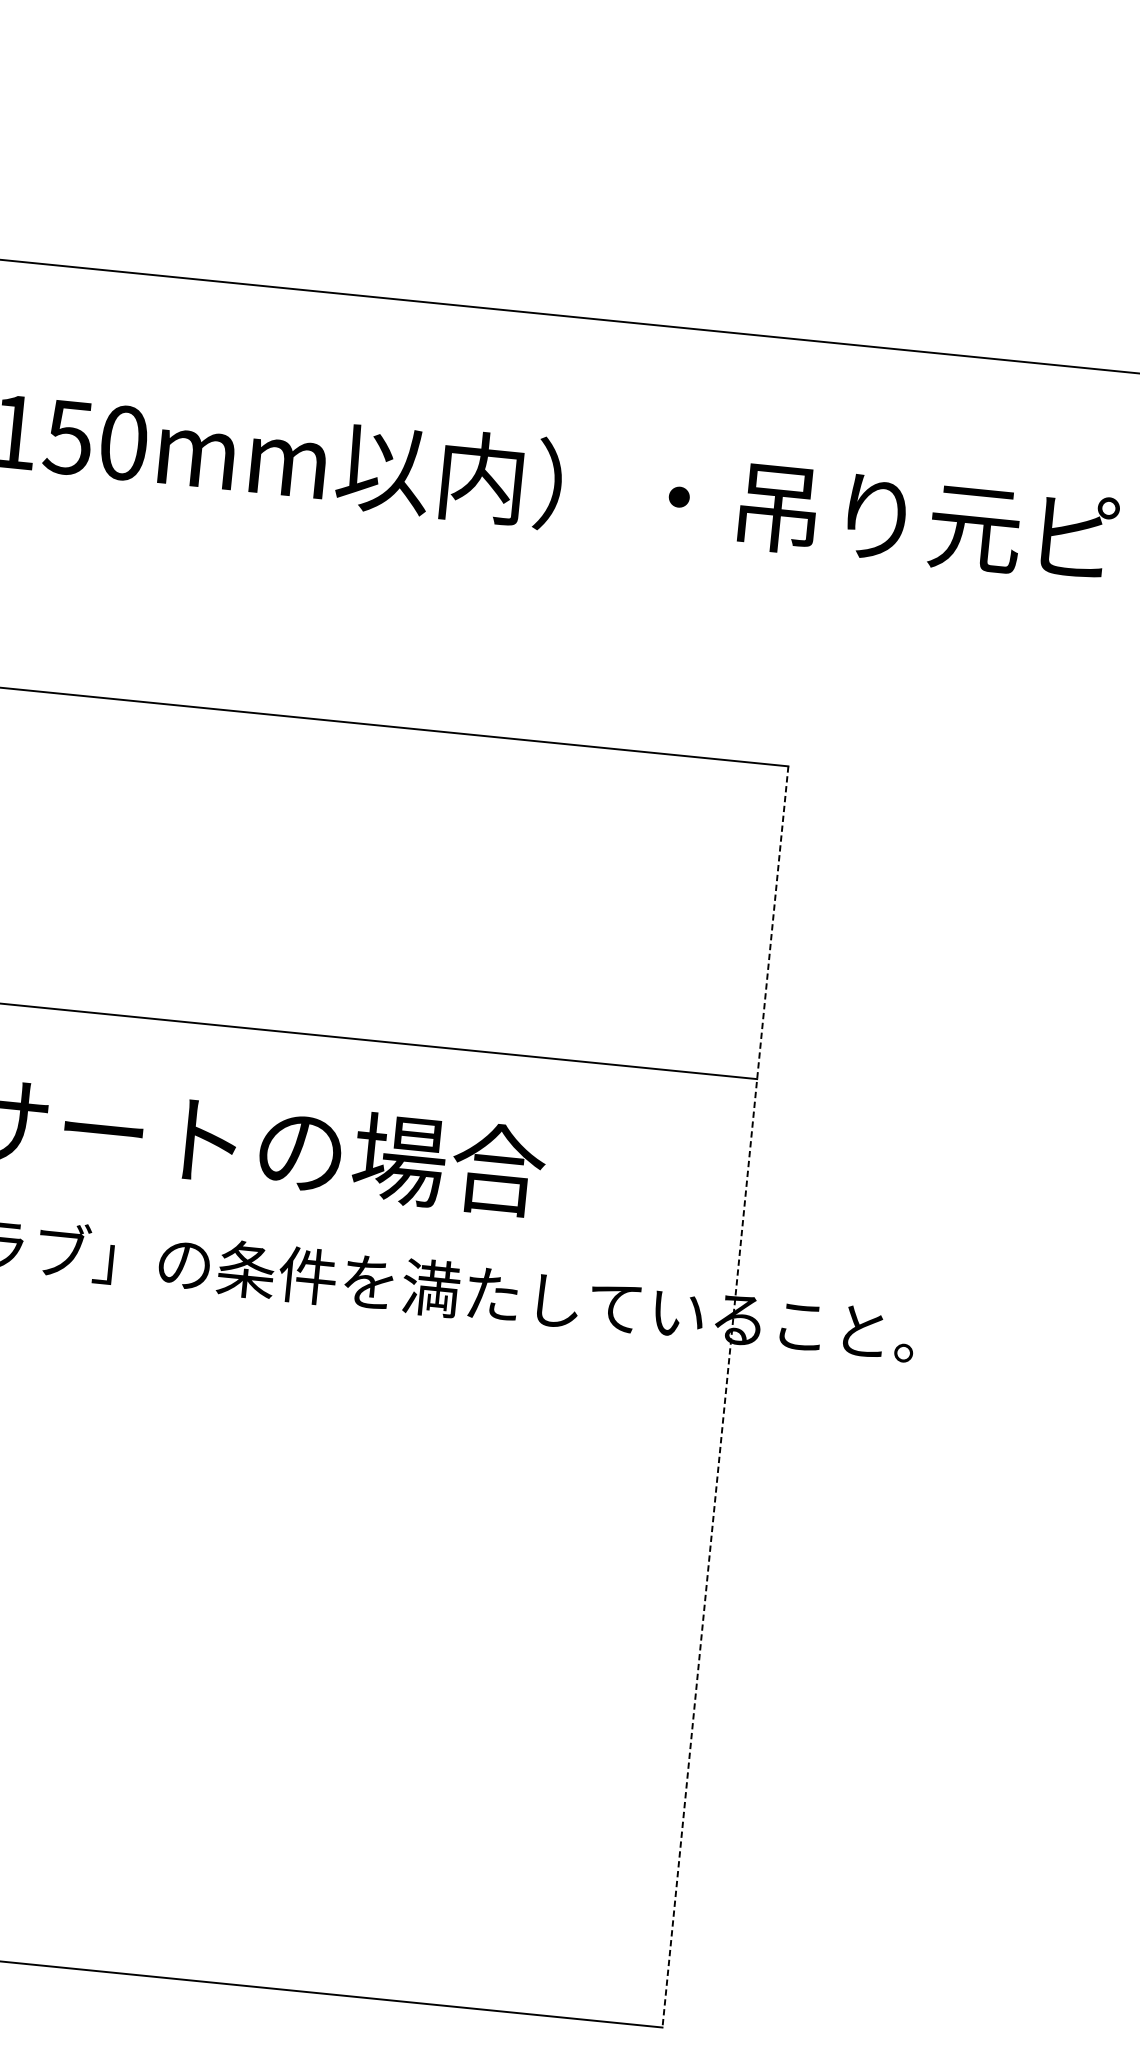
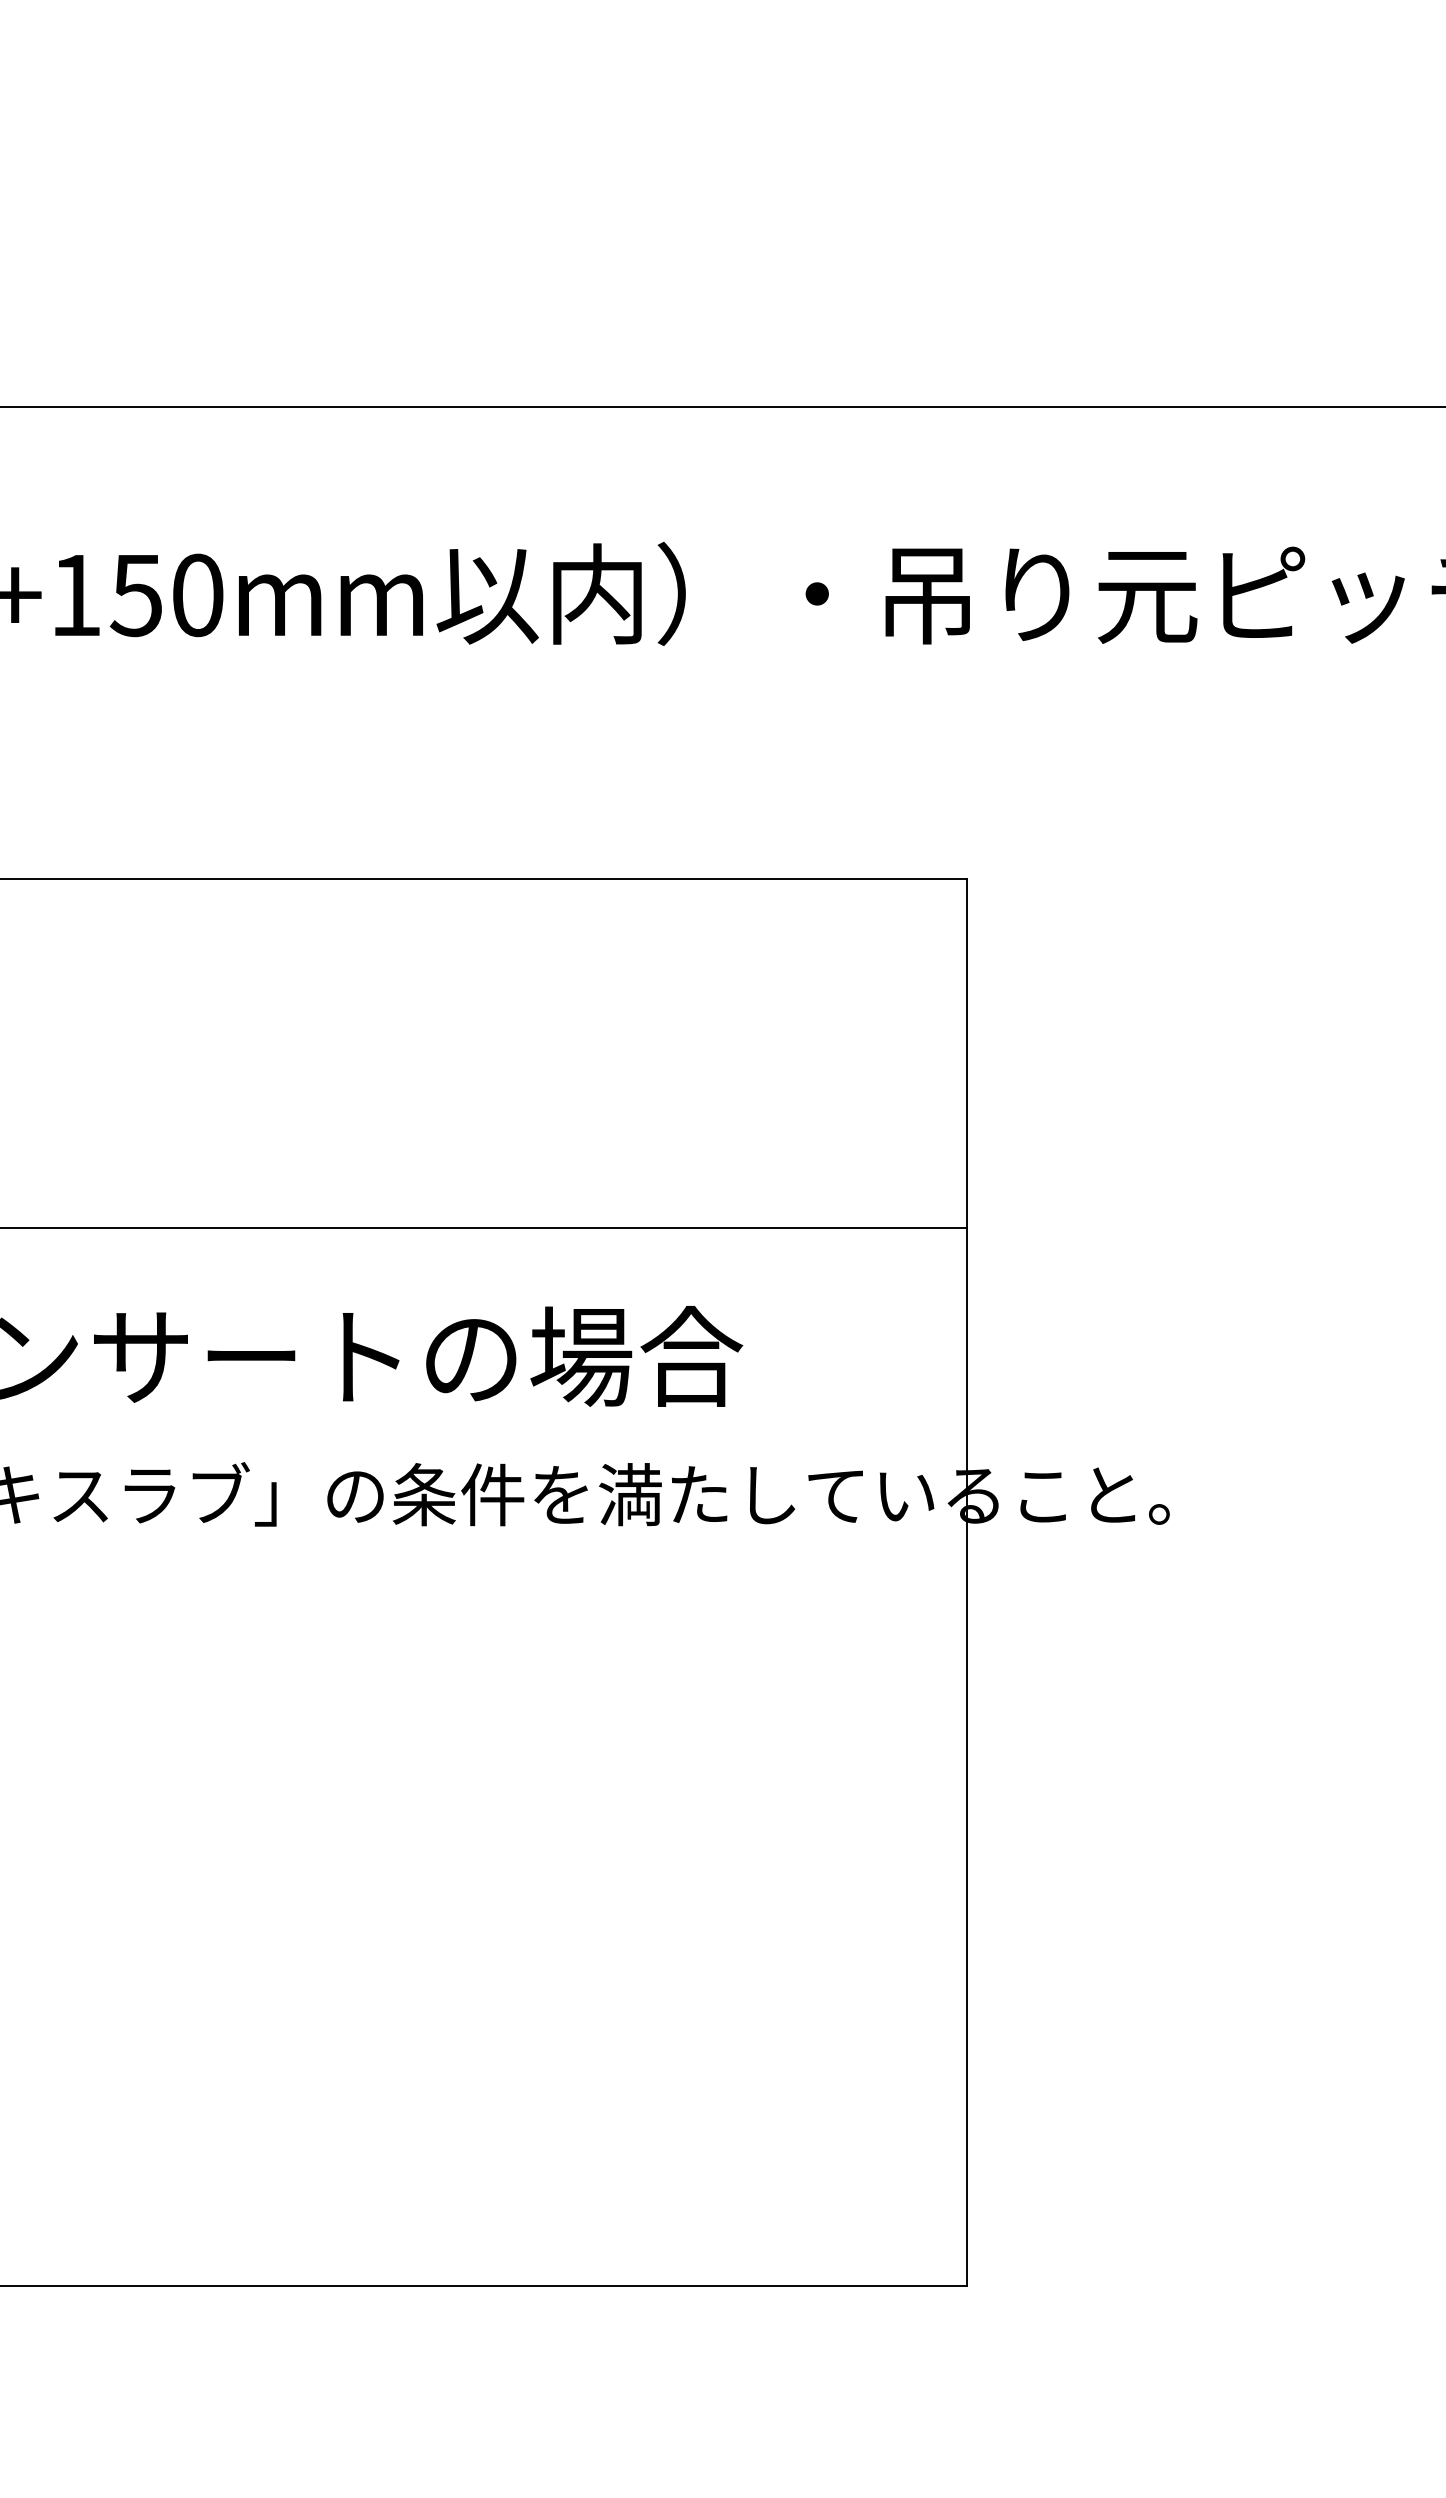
line: (725, 1397) -> (967, 1582), dashed -> solid

